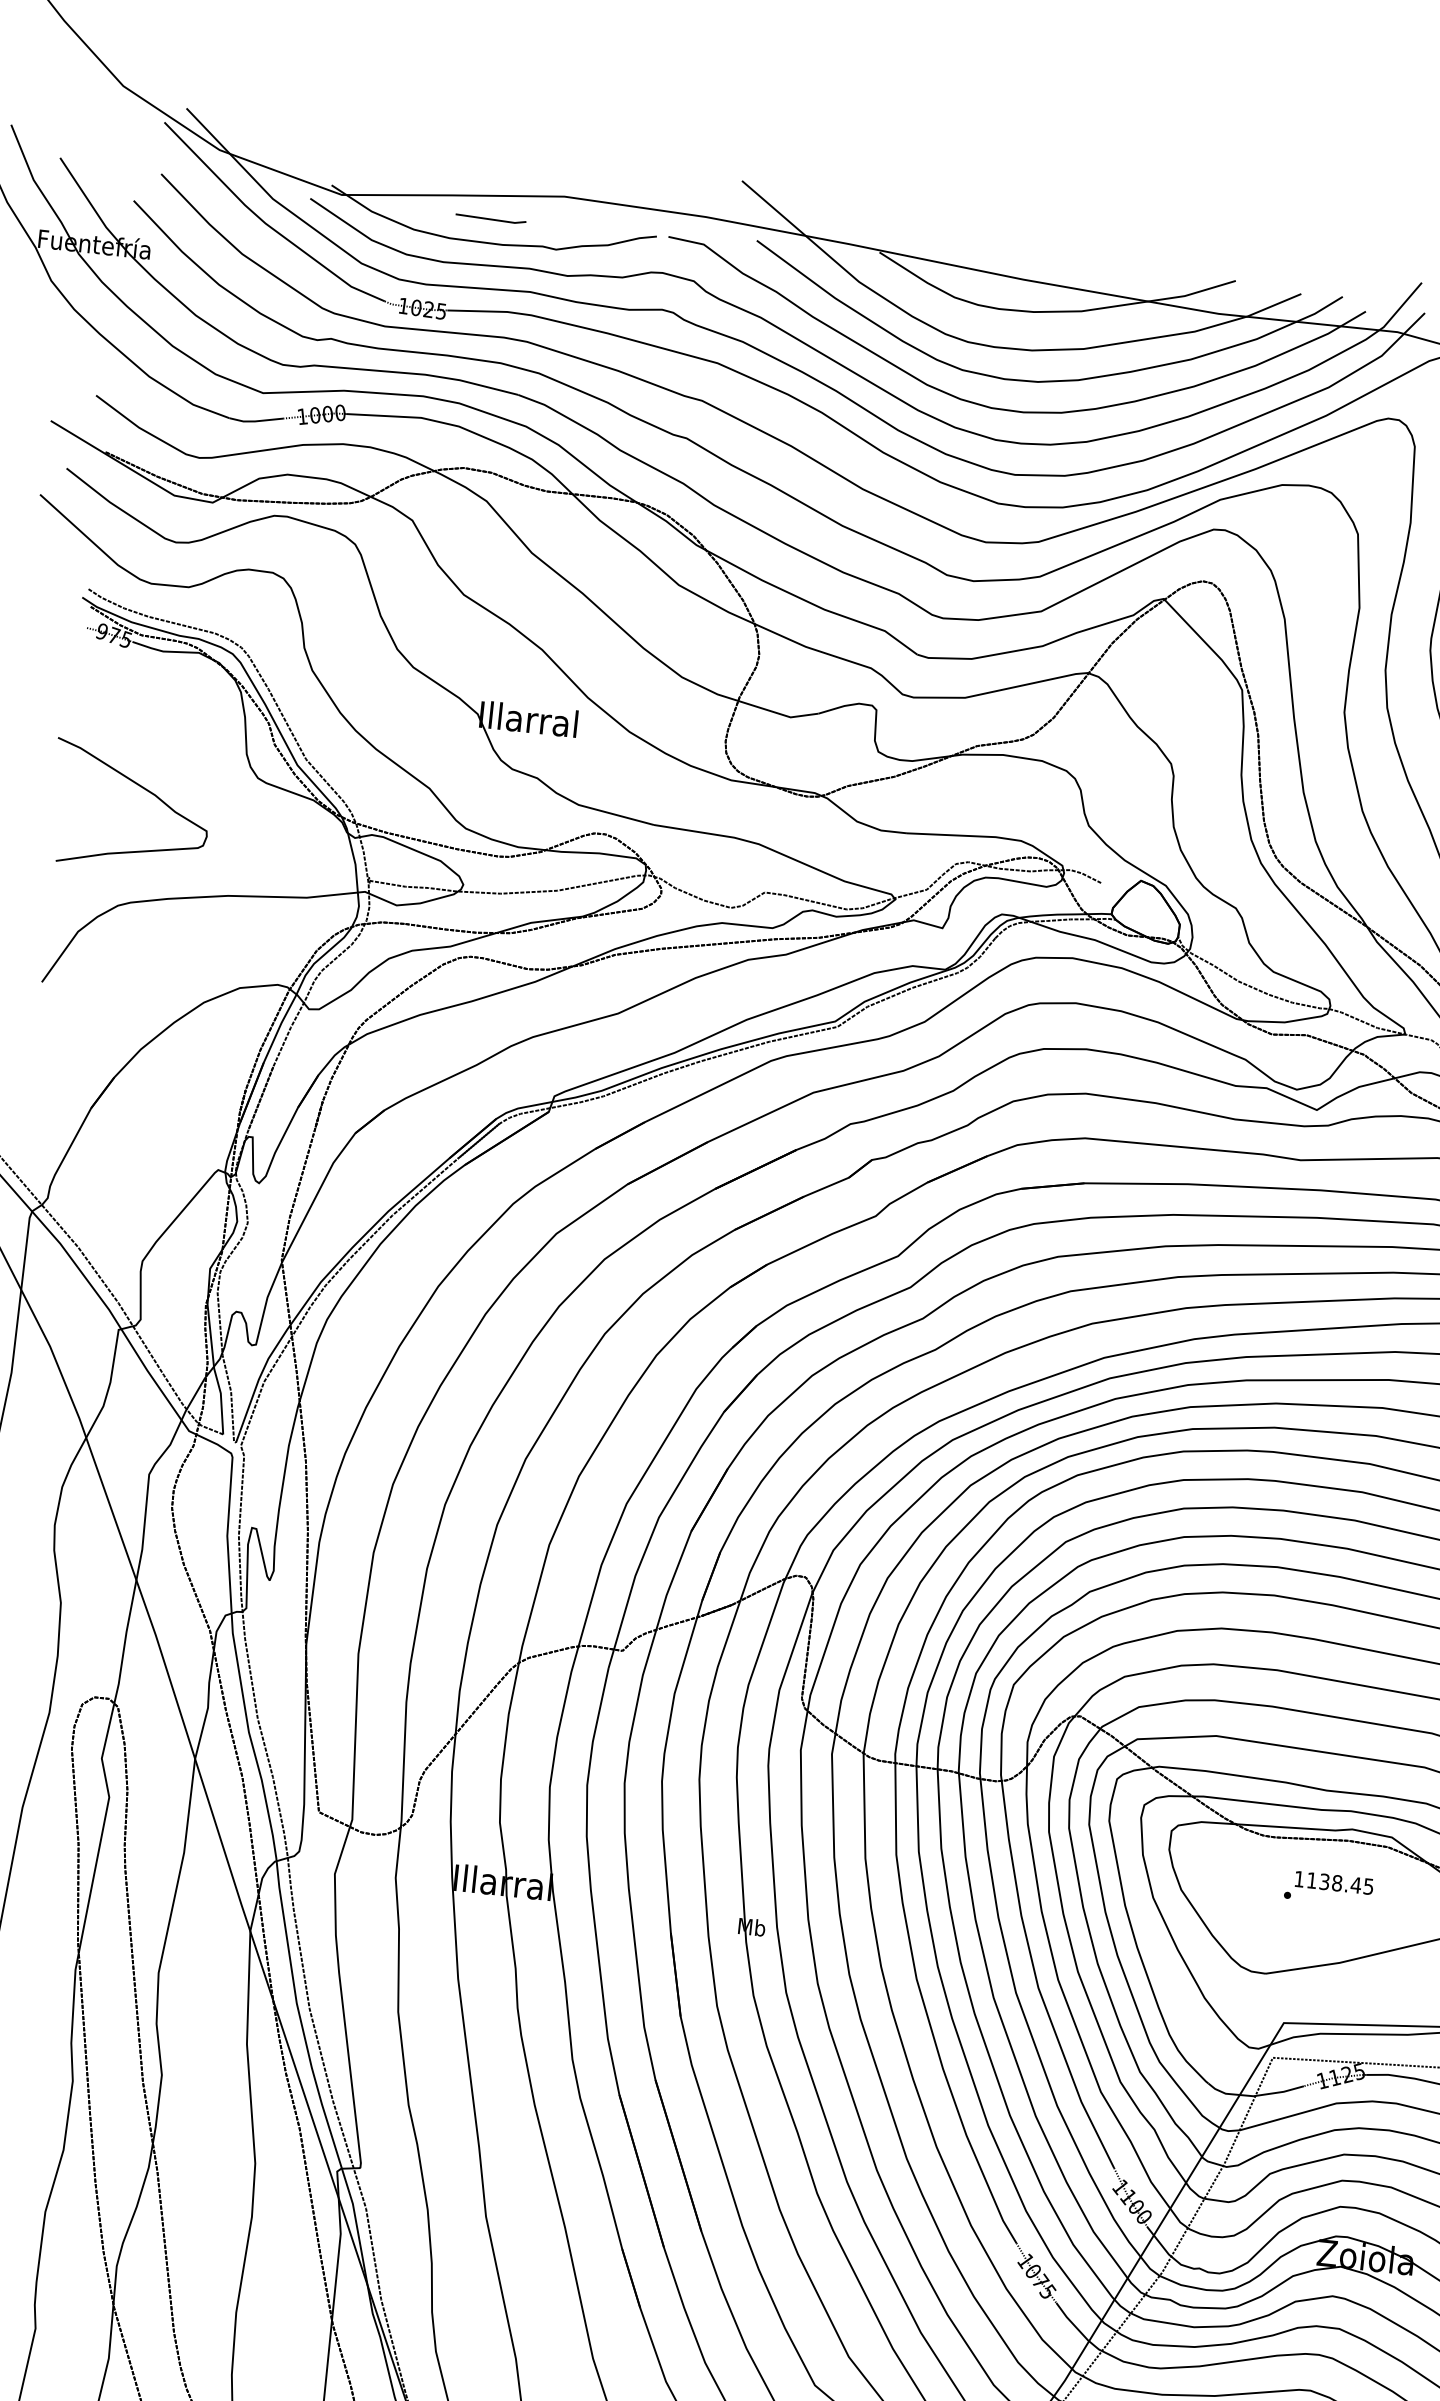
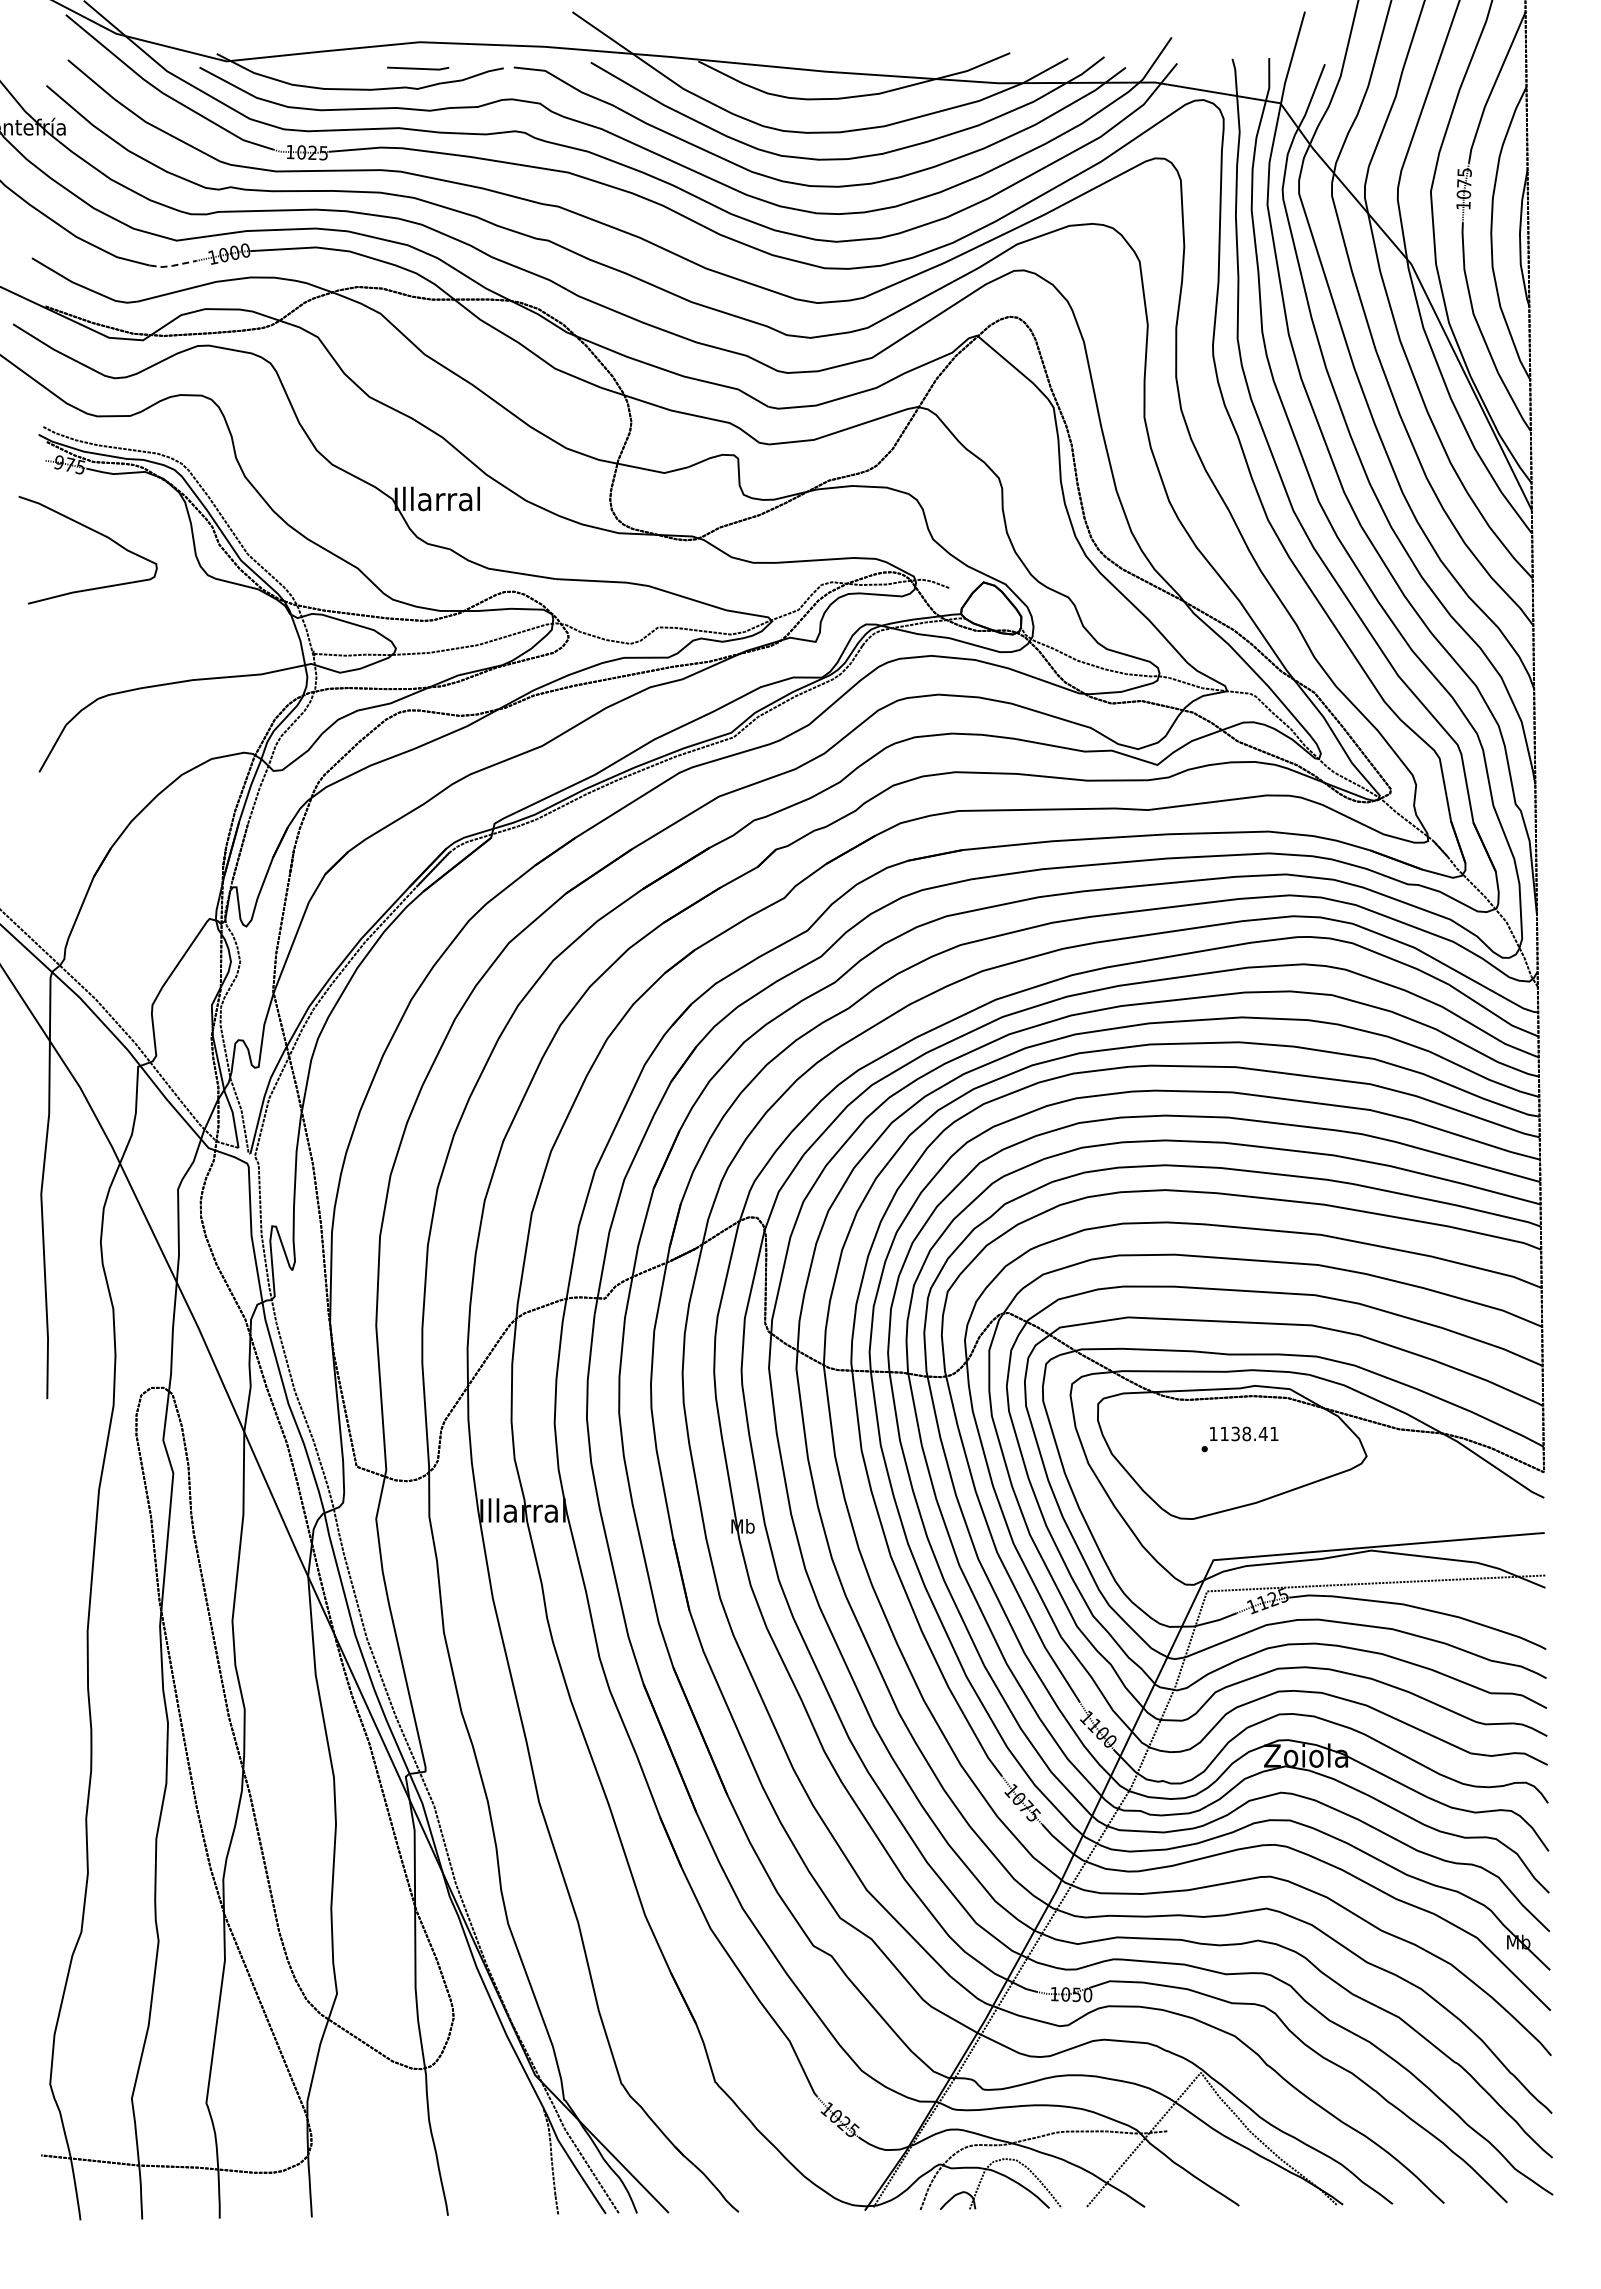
line: (491, 219) -> (418, 68), moved
line: (255, 420) -> (172, 265), solid -> dashed
curve: (141, 787) -> (95, 532), moved
text: (1368, 1887) -> (1274, 1434), 1138.45 -> 1138.41

